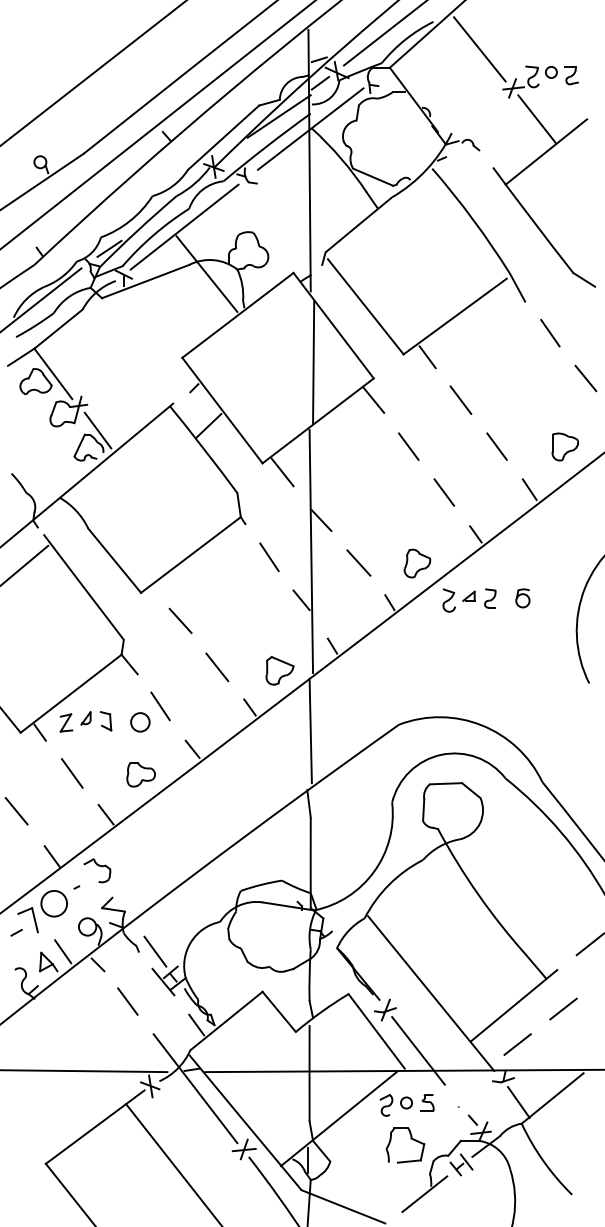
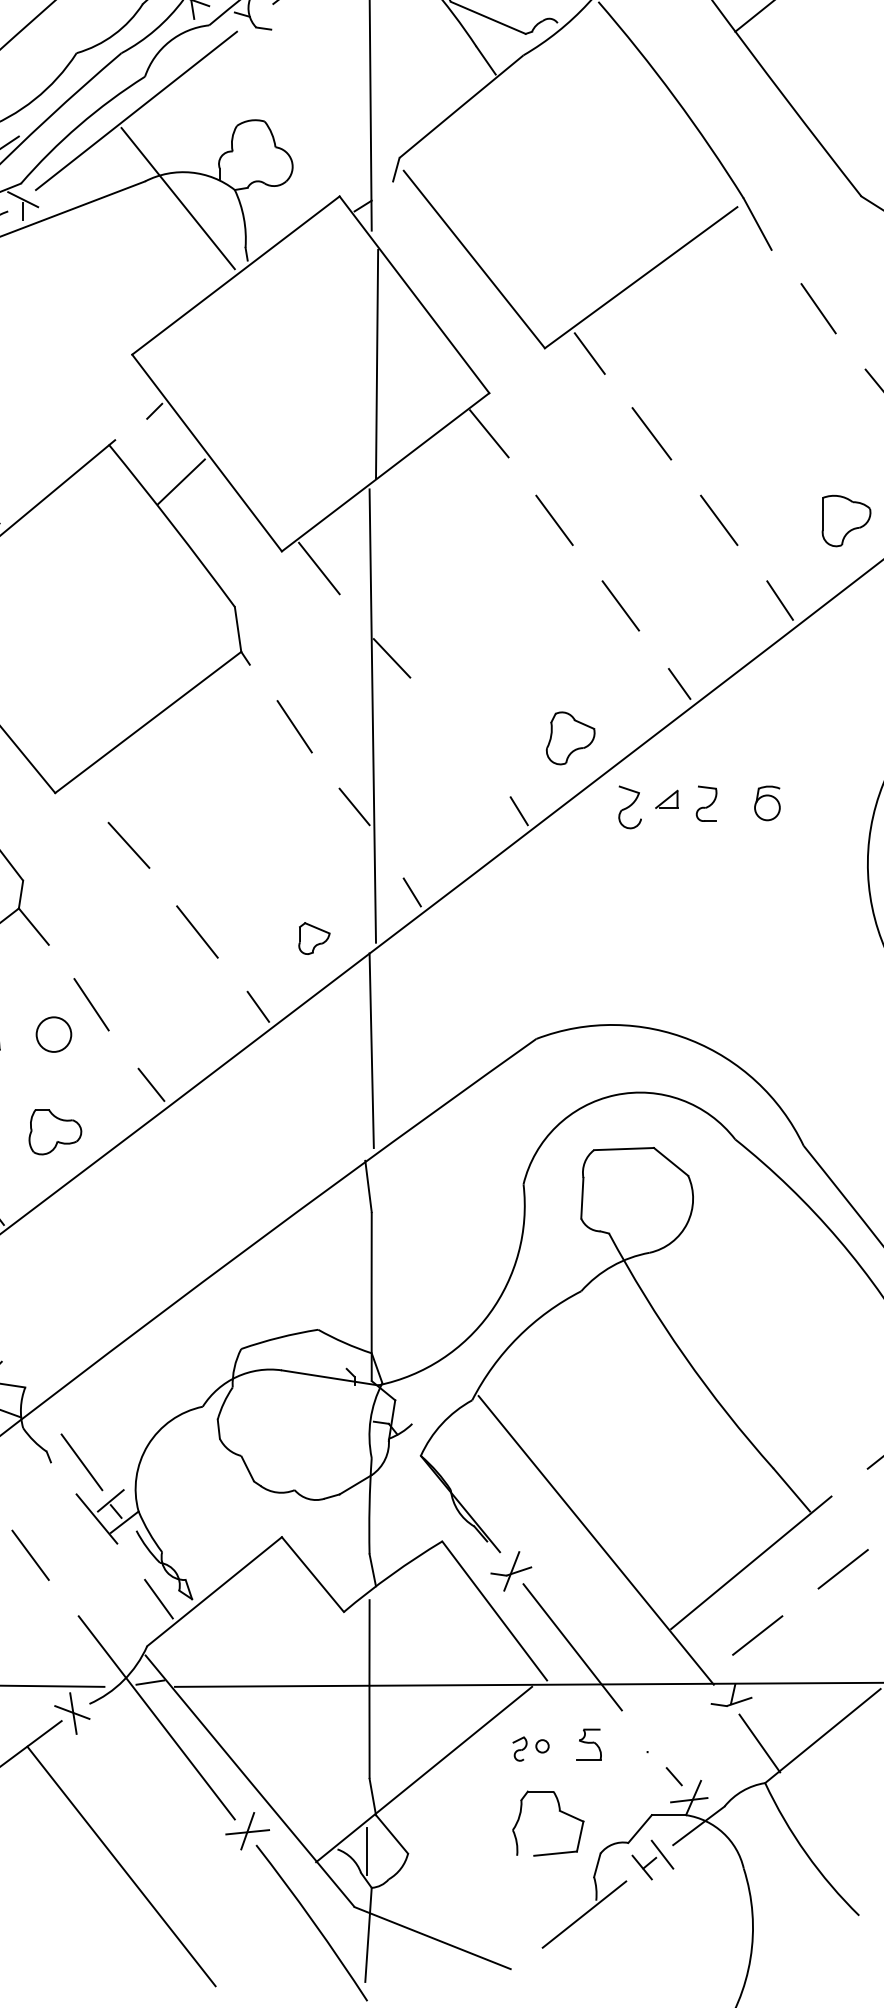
line: (358, 562) -> (460, 736), removed
part: (279, 670) -> (313, 937), size x0.6
part: (395, 1105) -> (529, 1749), size x0.6

